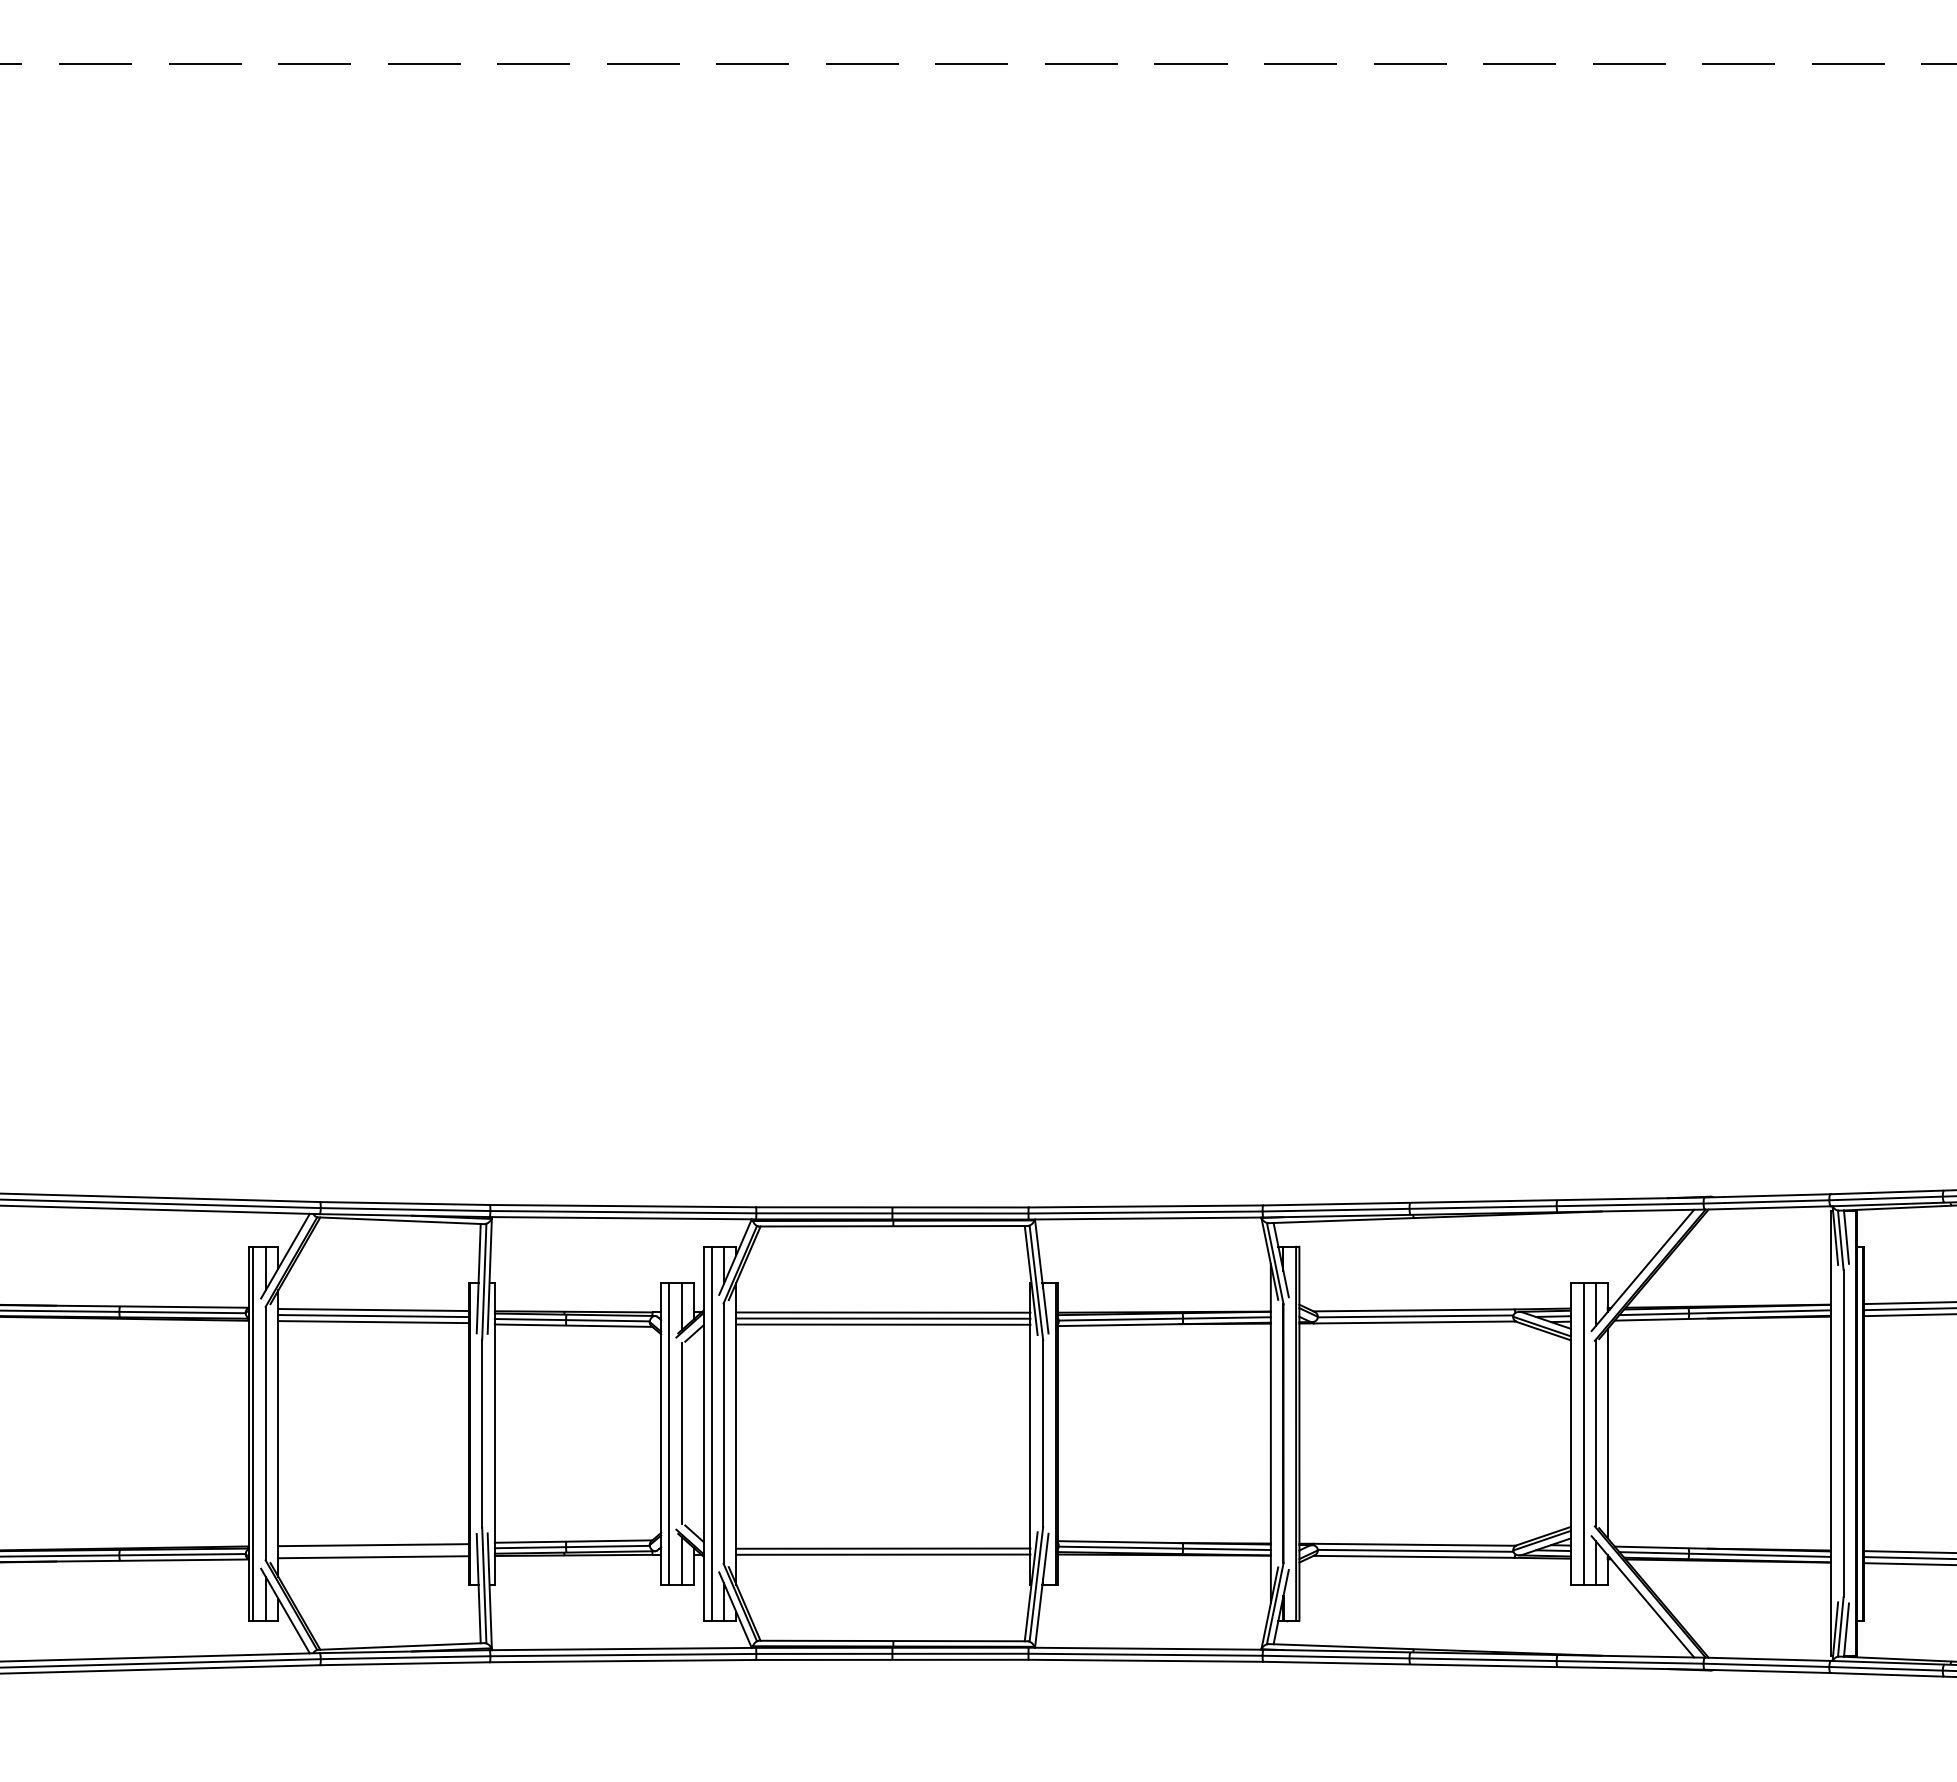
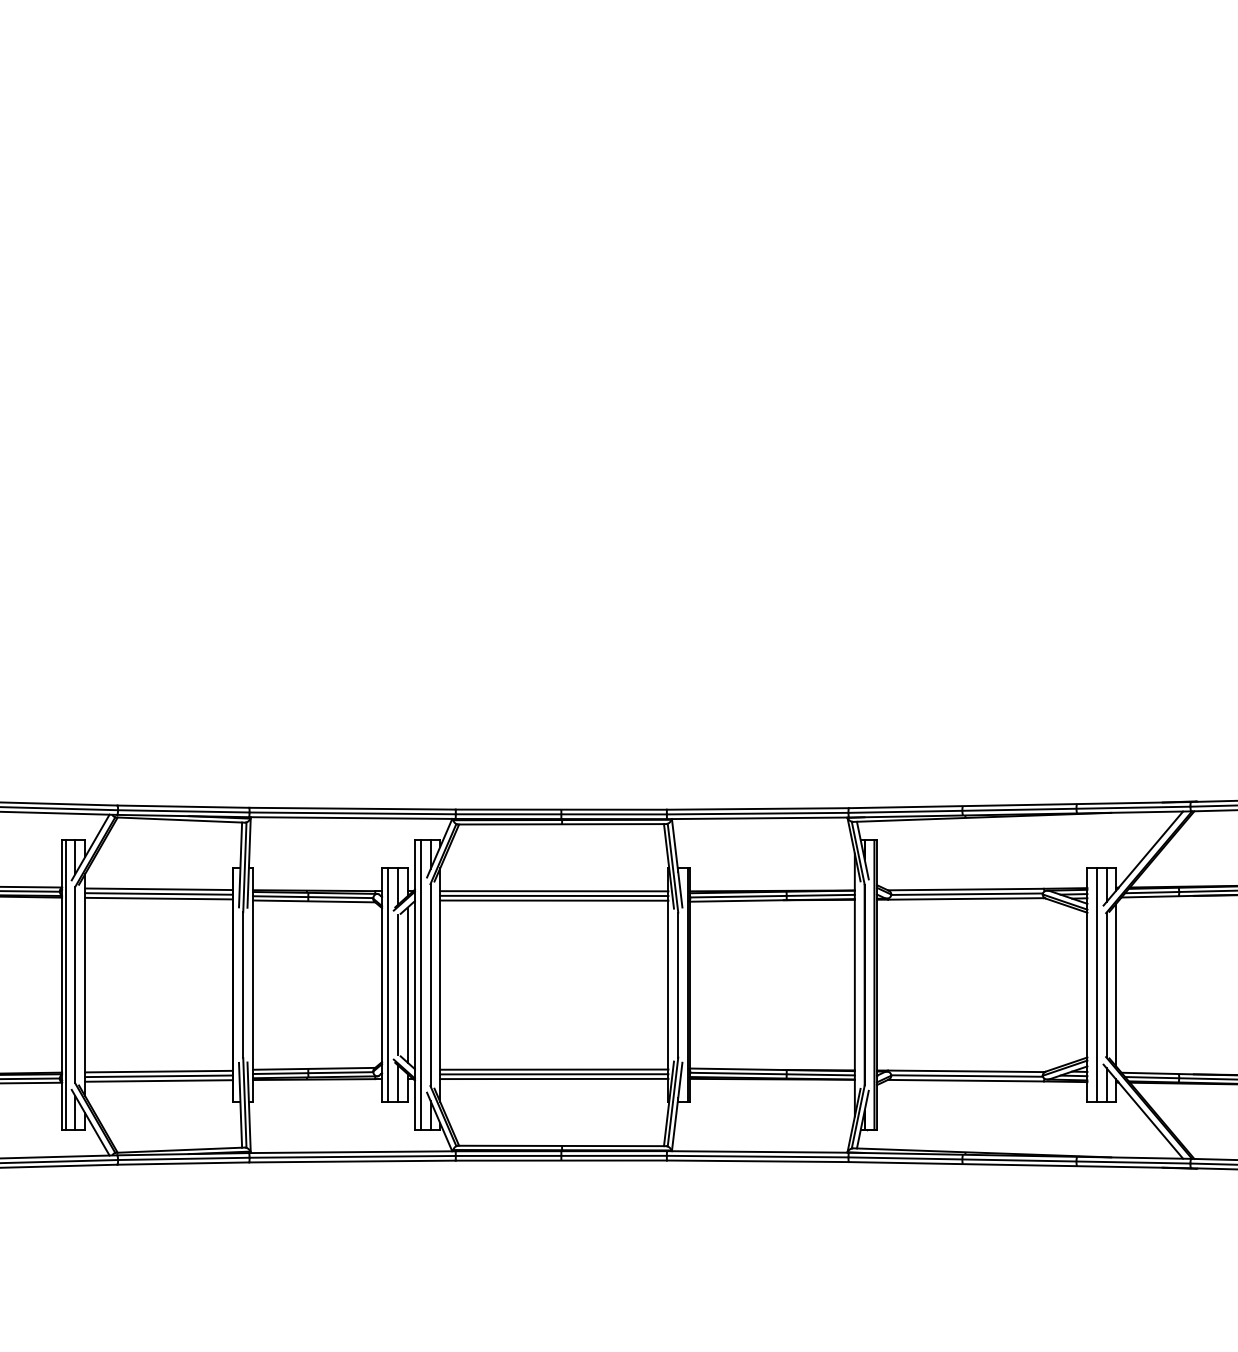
line: (694, 1433) -> (407, 985), added
line: (883, 1542) -> (554, 1069), added
line: (373, 1551) -> (158, 1076), added

